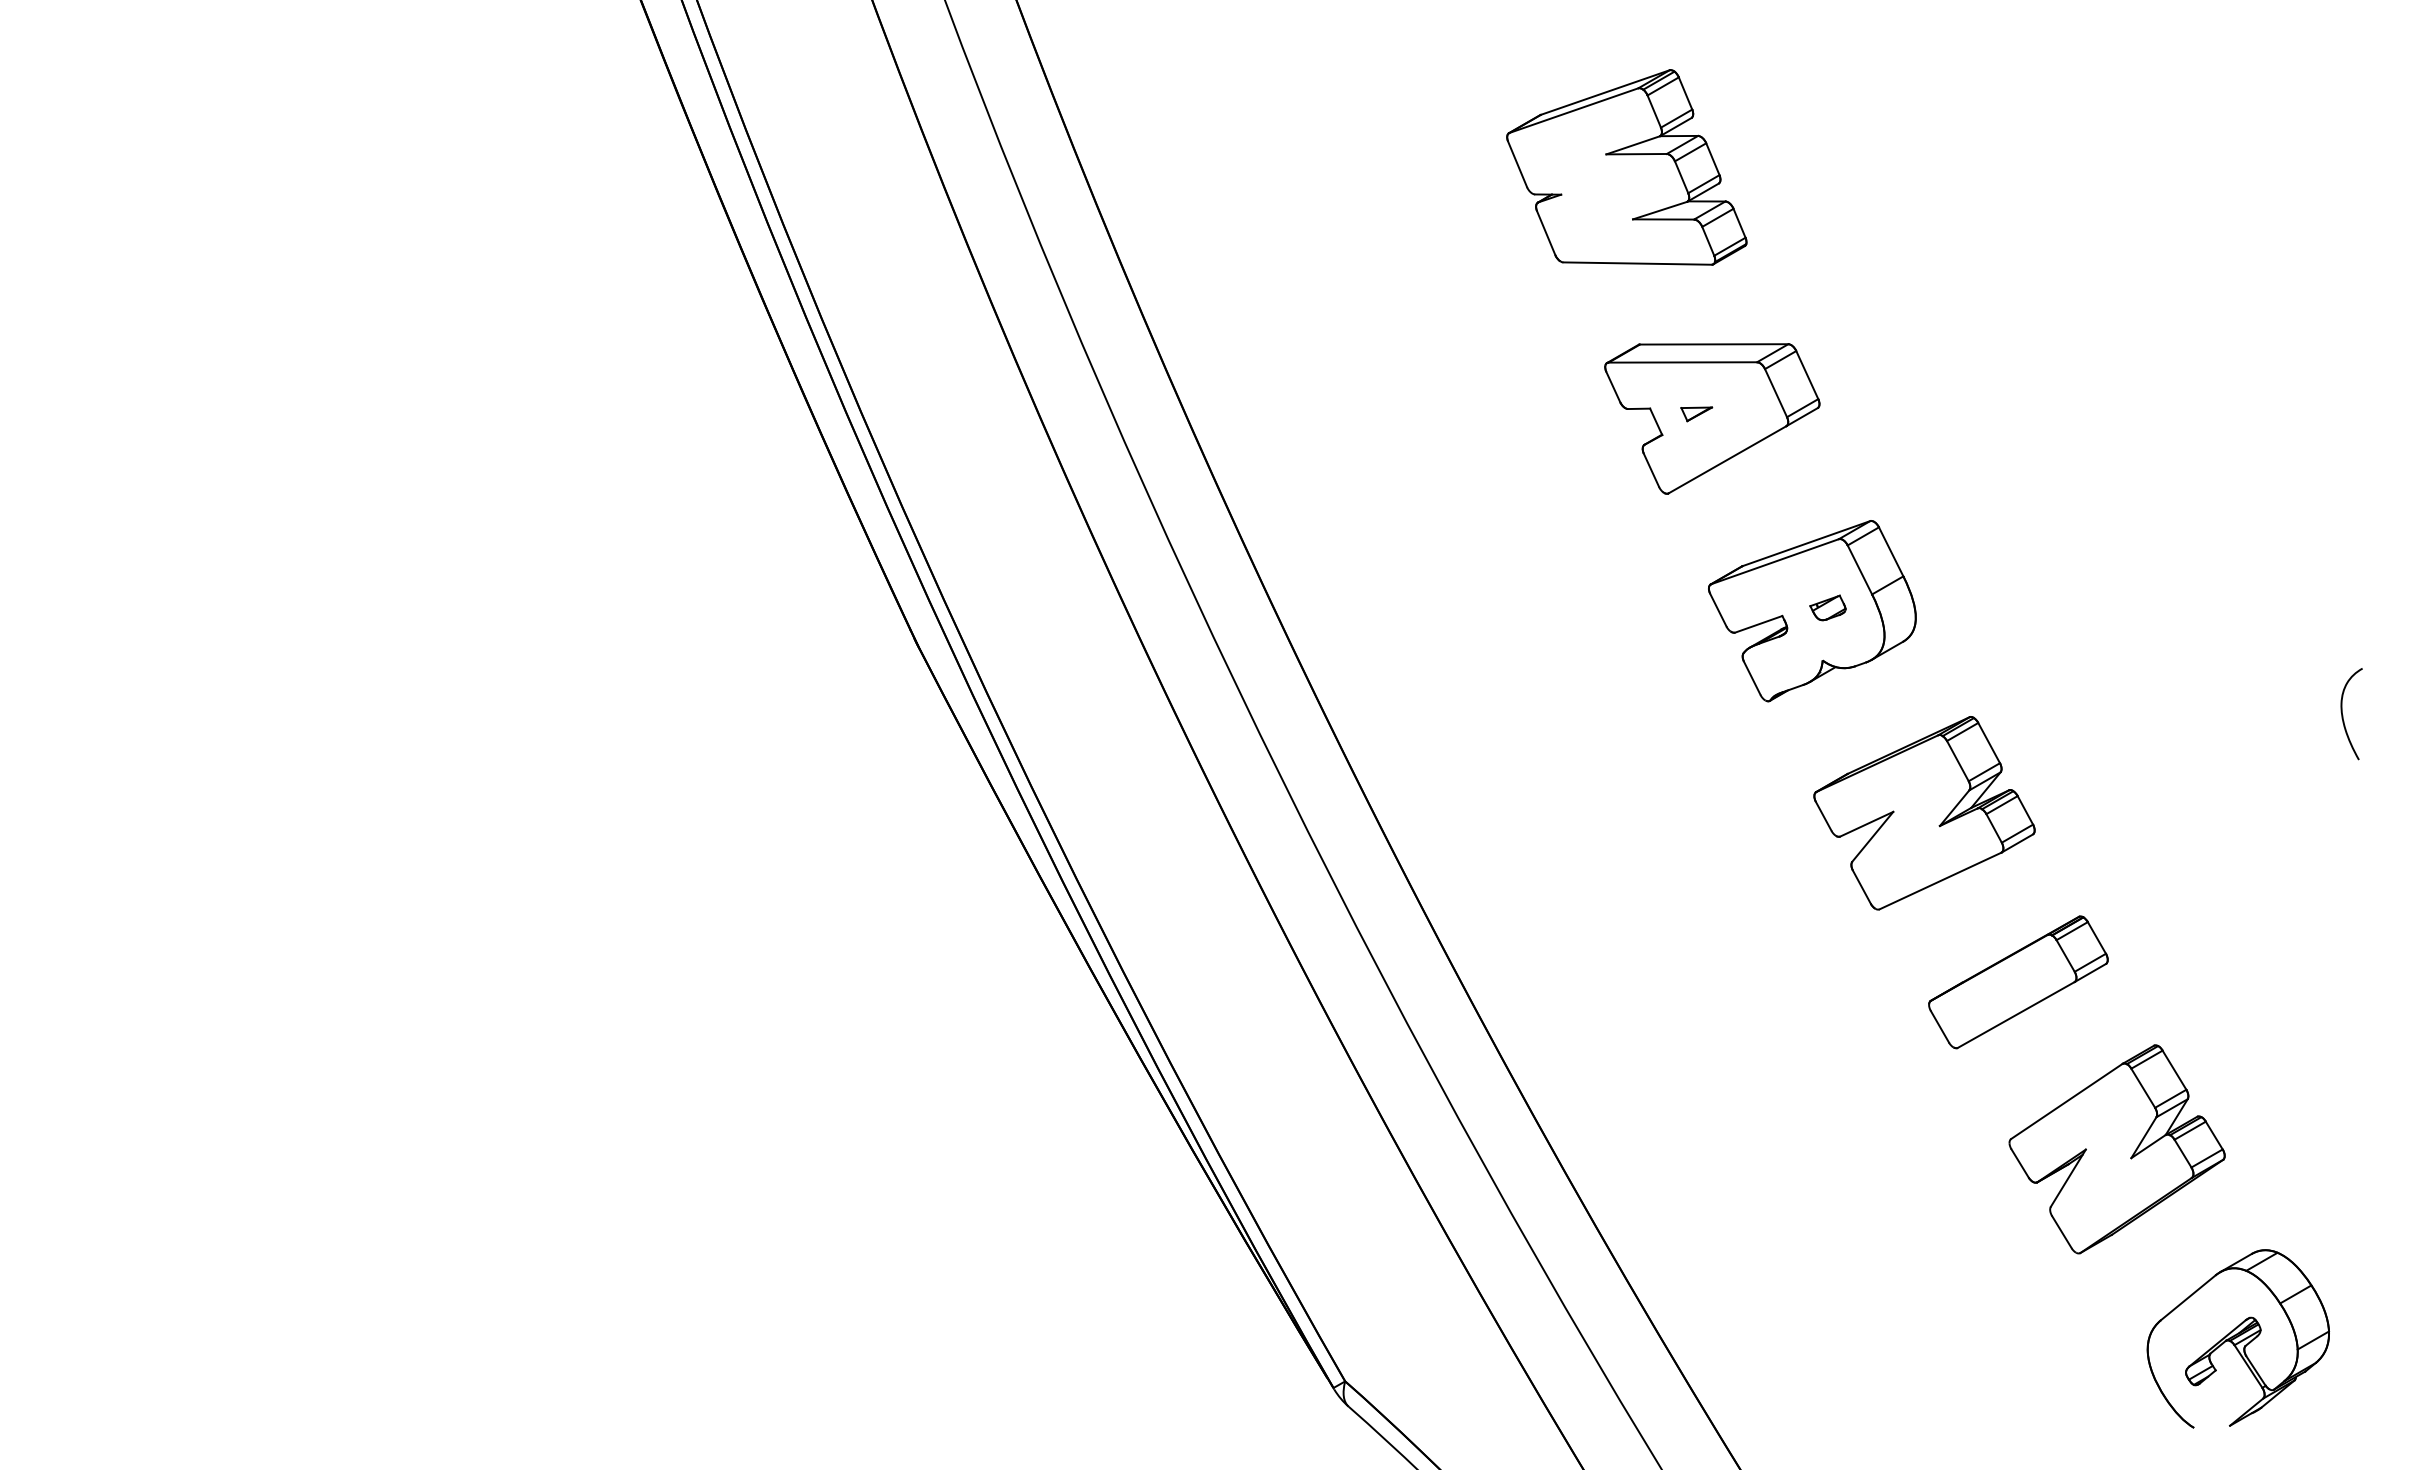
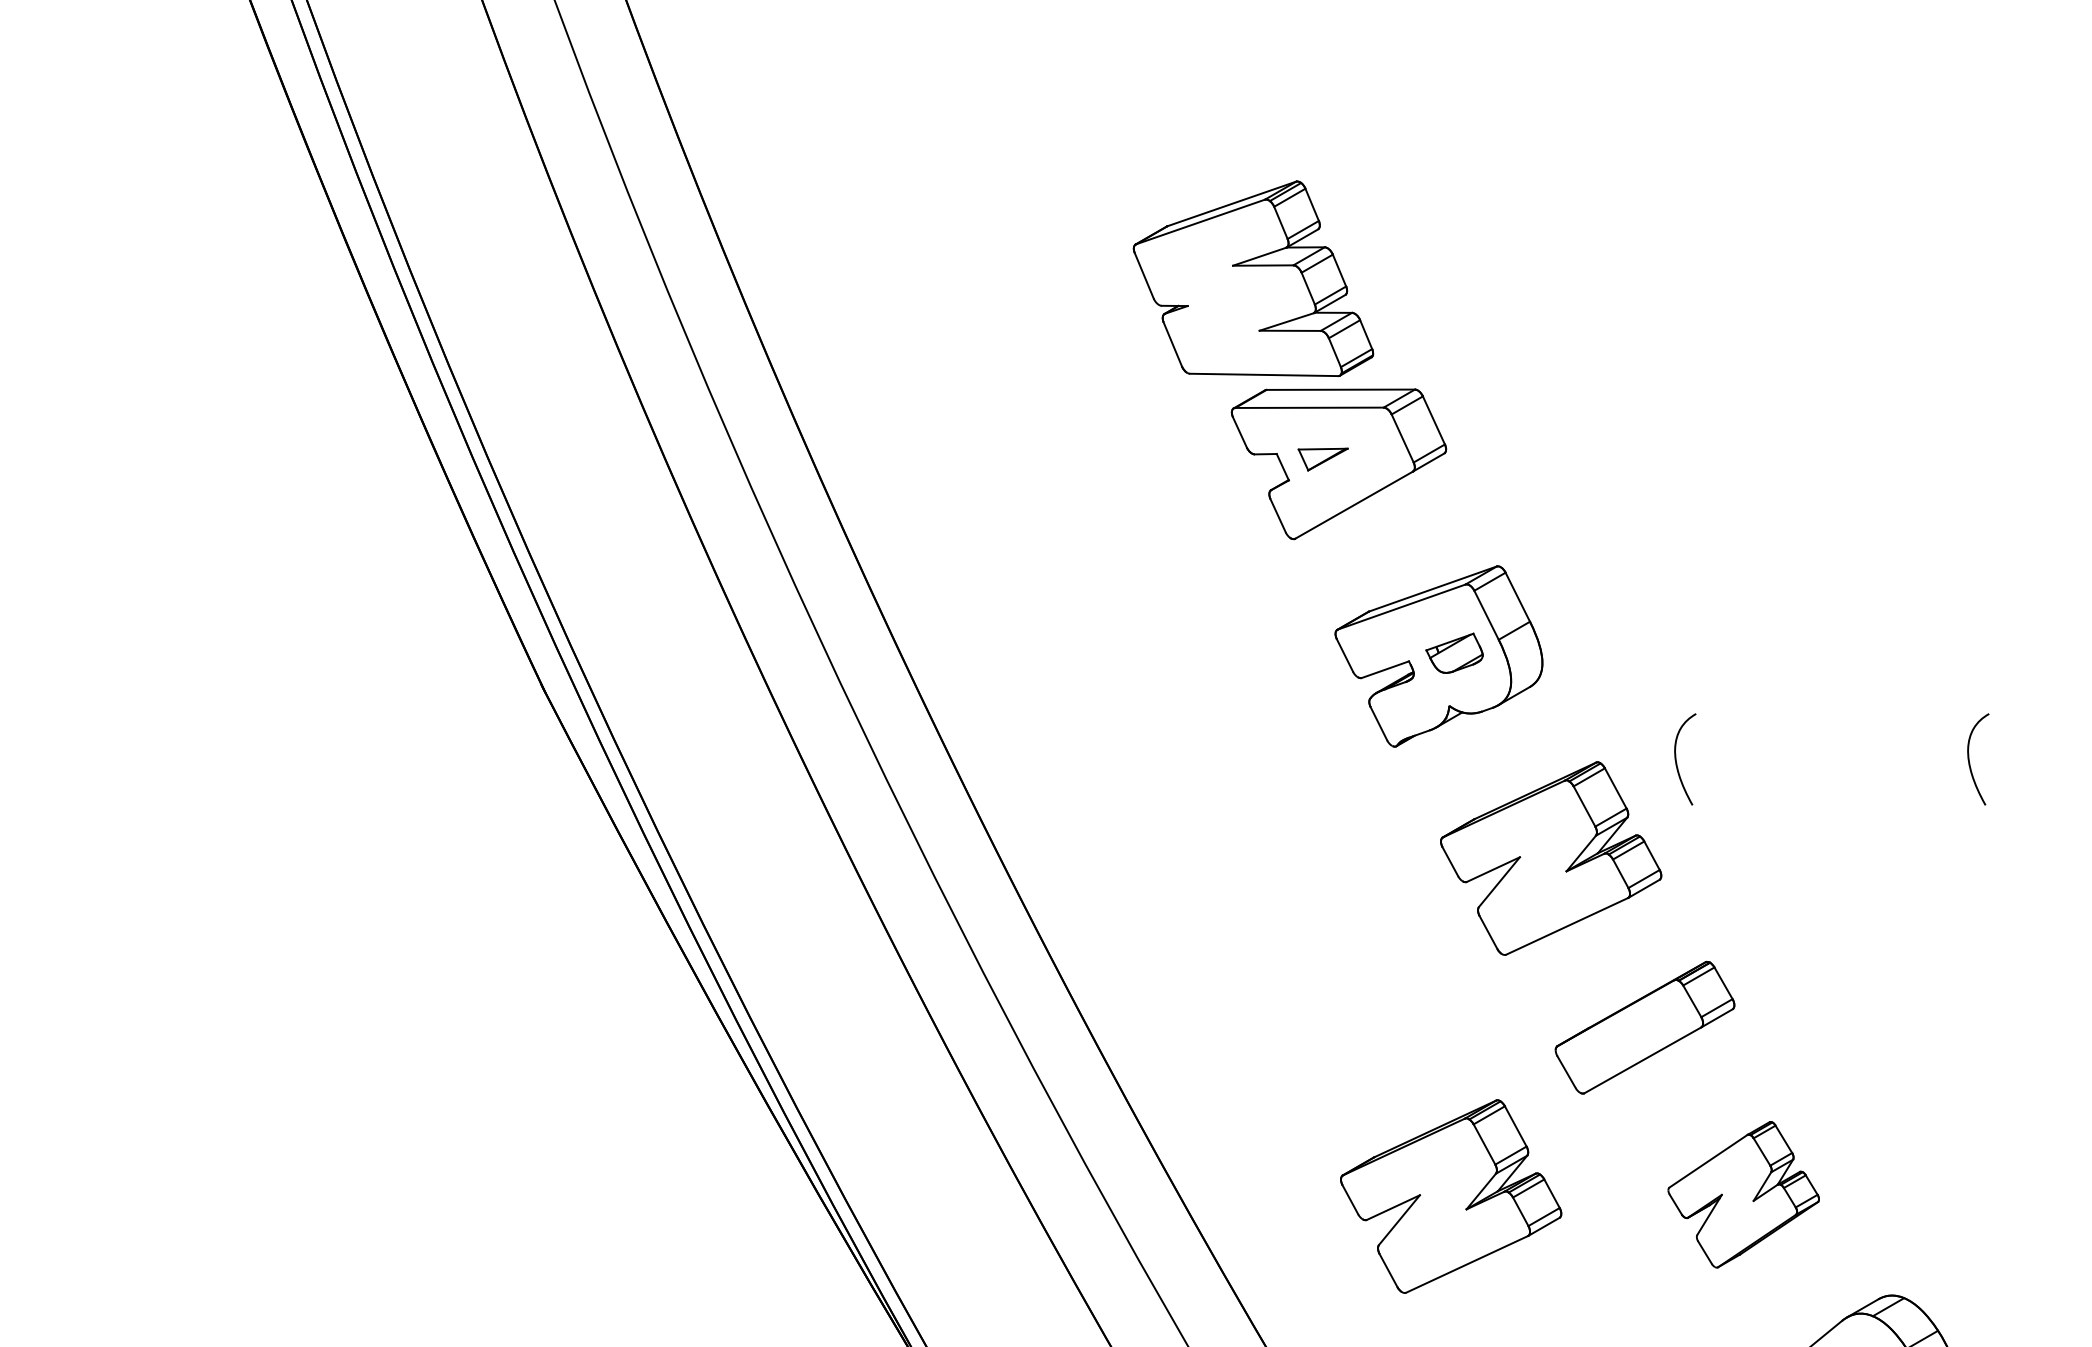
part: (1626, 167) -> (1253, 278), moved
part: (1696, 414) -> (1323, 459), size x1.6
part: (1827, 607) -> (1454, 652), size x1.6
curve: (2050, 715) -> (1677, 760), added
part: (2116, 1149) -> (1743, 1194), size x0.7
part: (1824, 1151) -> (1451, 1196), added

